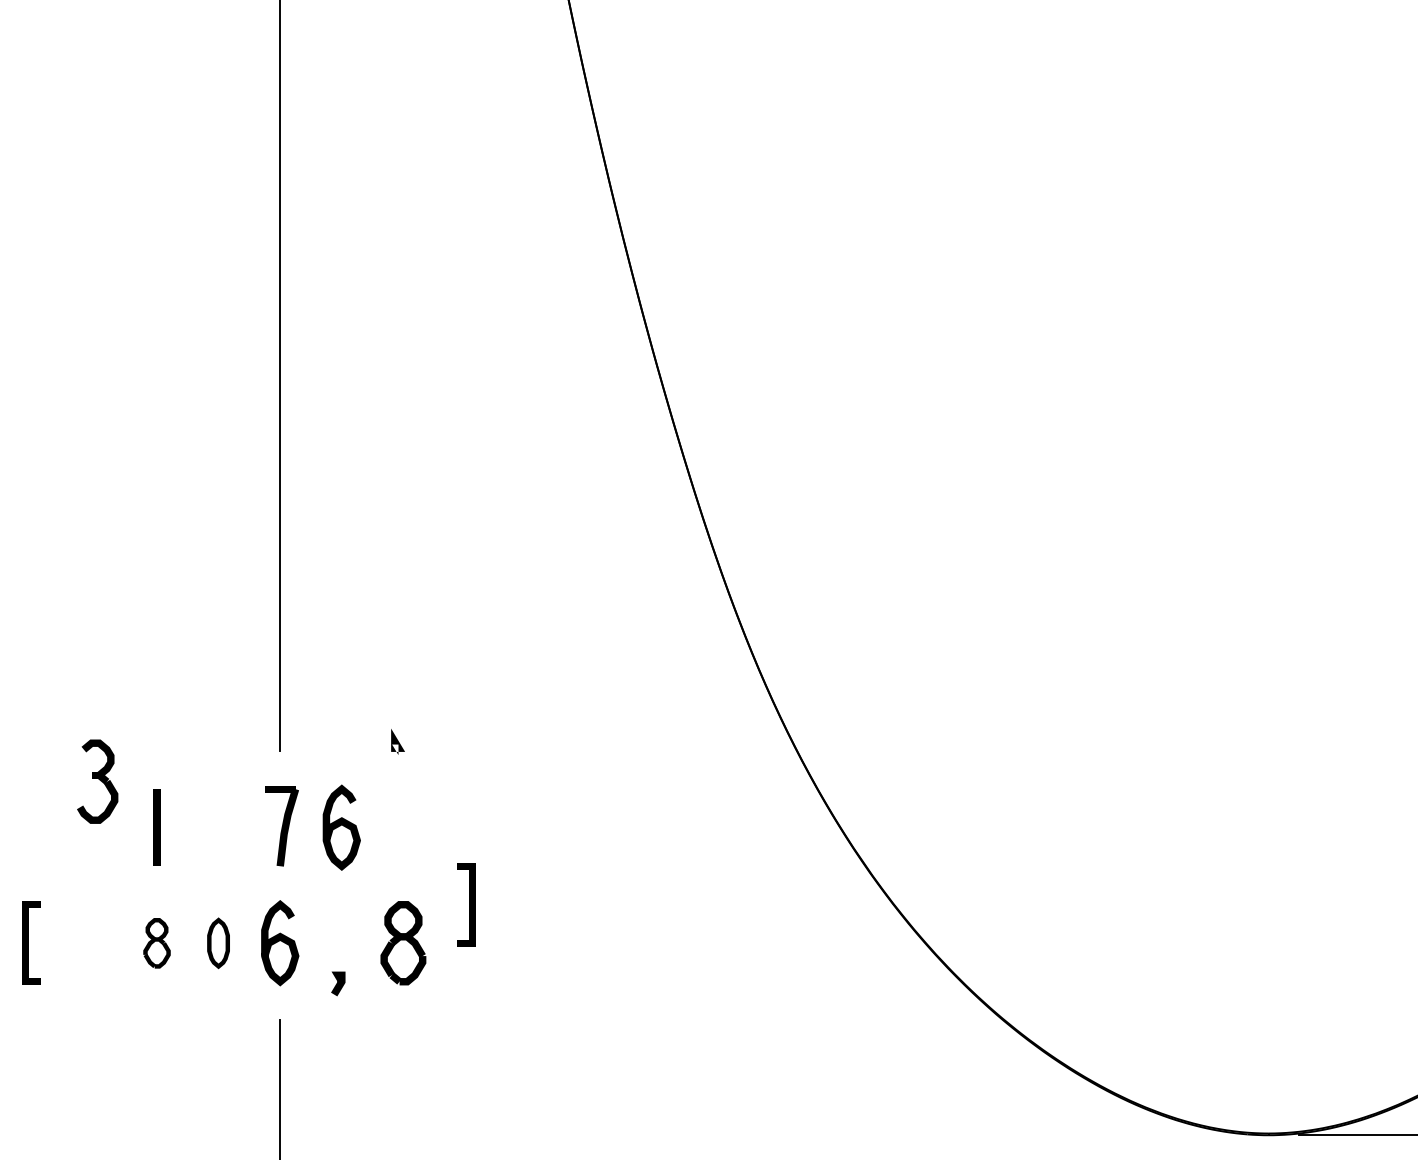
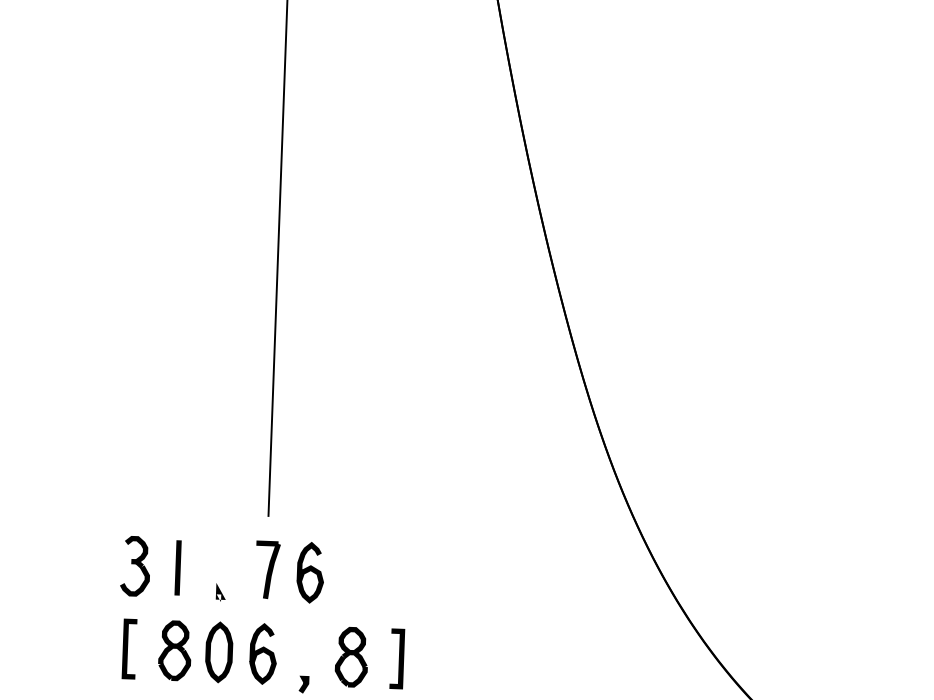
part: (397, 741) -> (220, 592), moved
part: (97, 781) -> (135, 566), moved
line: (469, 904) -> (399, 658), moved
line: (28, 942) -> (127, 648), moved
part: (156, 943) -> (174, 650), size x1.67
part: (218, 943) -> (219, 652), size x1.67

